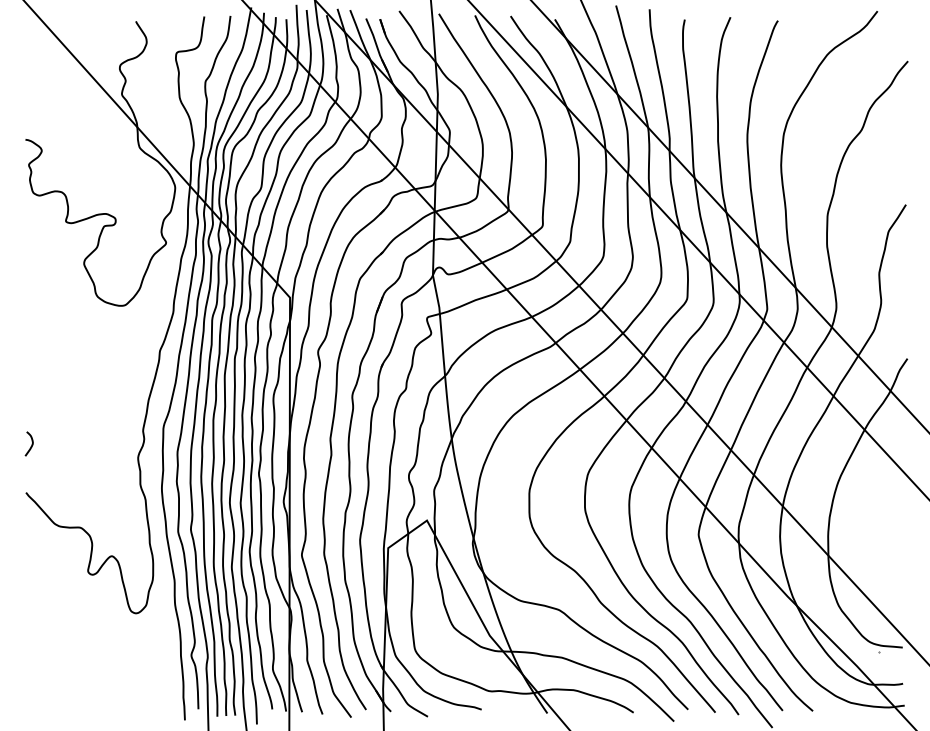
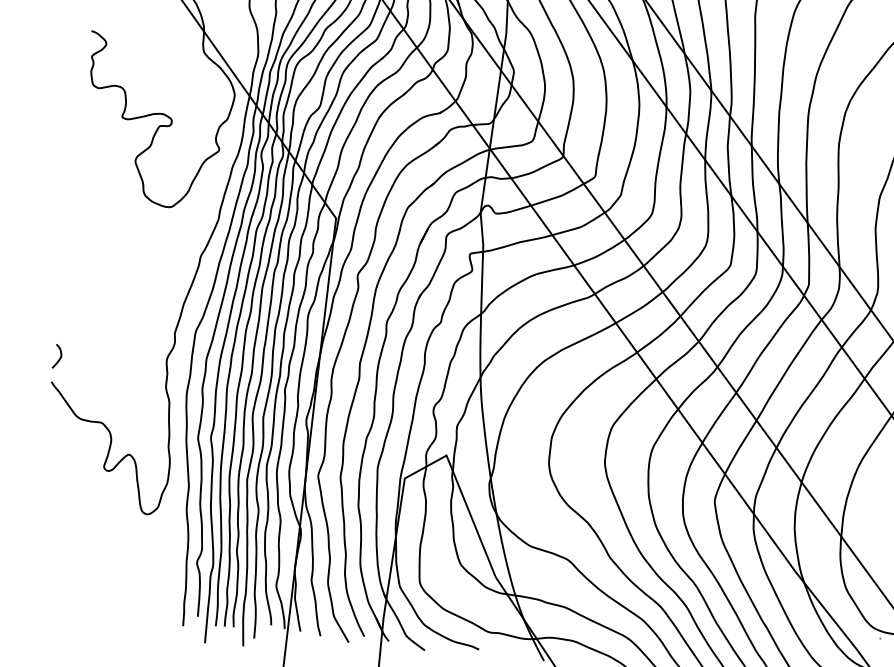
curve: (31, 444) -> (59, 357), moved

